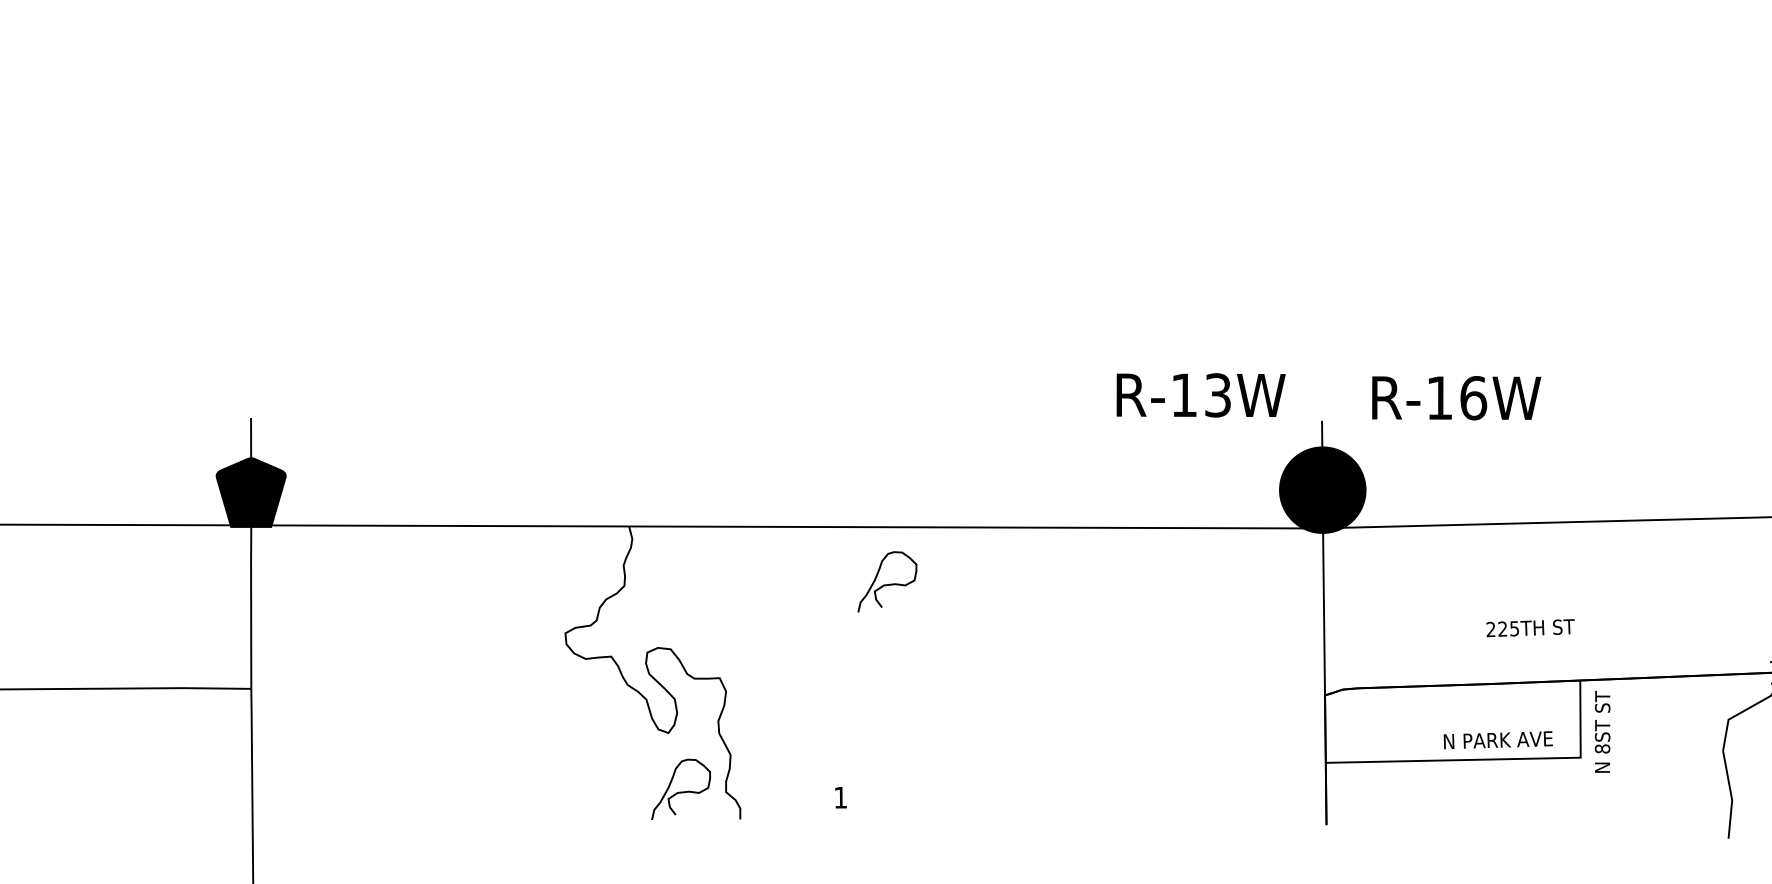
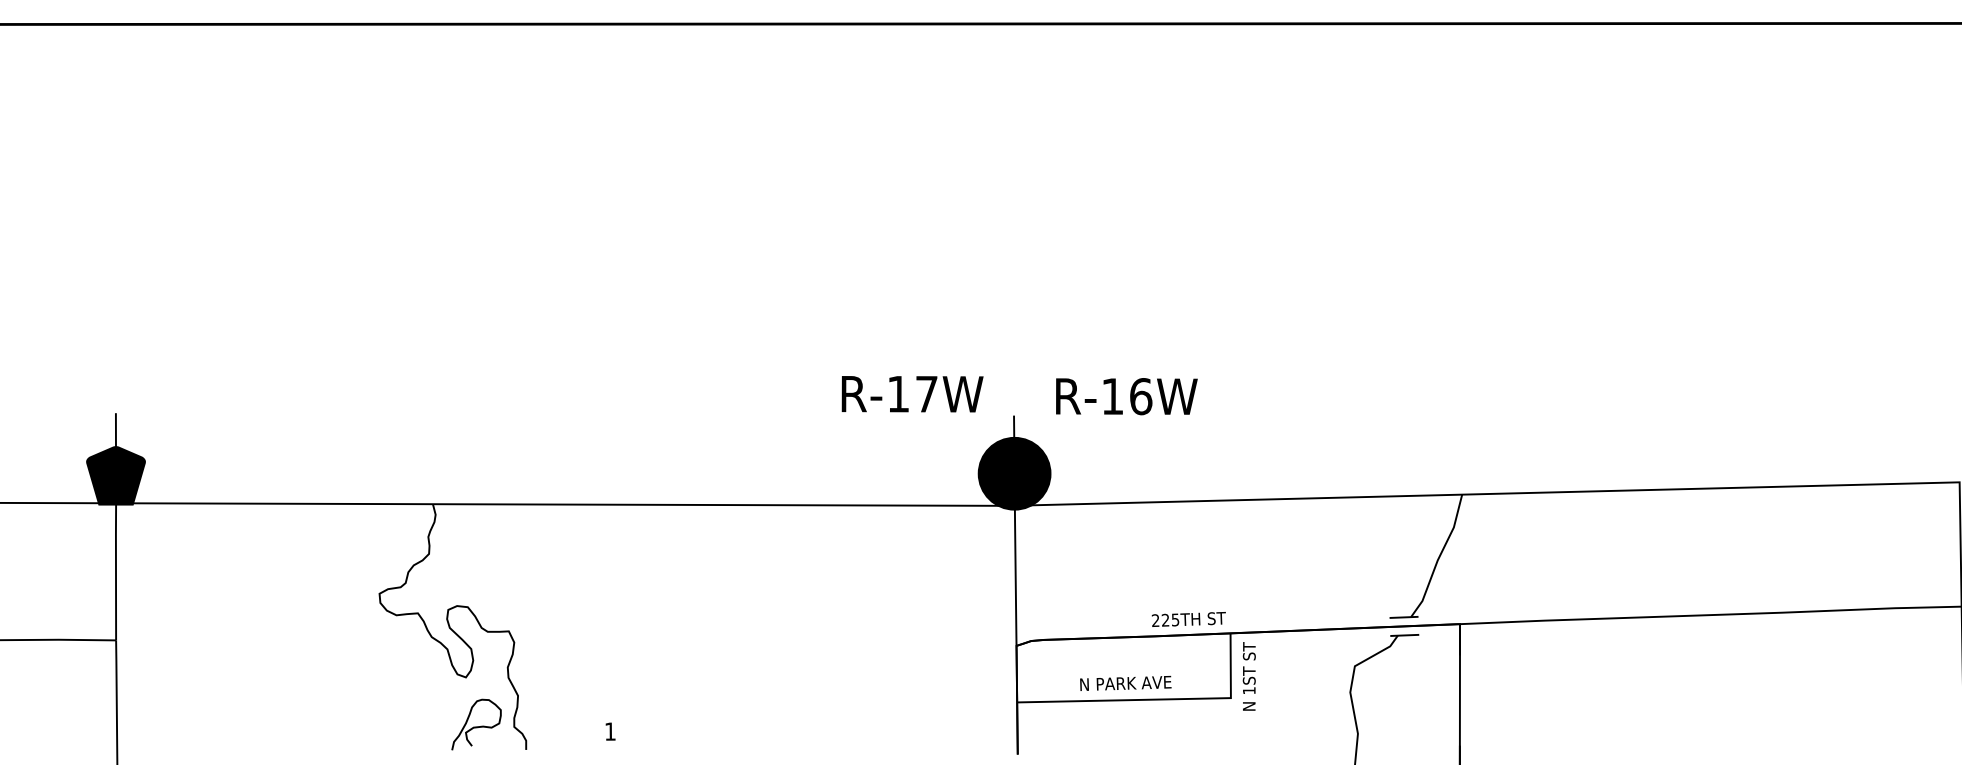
text: (1217, 394) -> (926, 393), R-13W -> R-17W
curve: (887, 584) -> (649, 552), removed
text: (1530, 628) -> (1188, 619), moved
text: (1497, 739) -> (1125, 682), moved
text: (1601, 748) -> (1248, 690), 8ST -> 1ST

